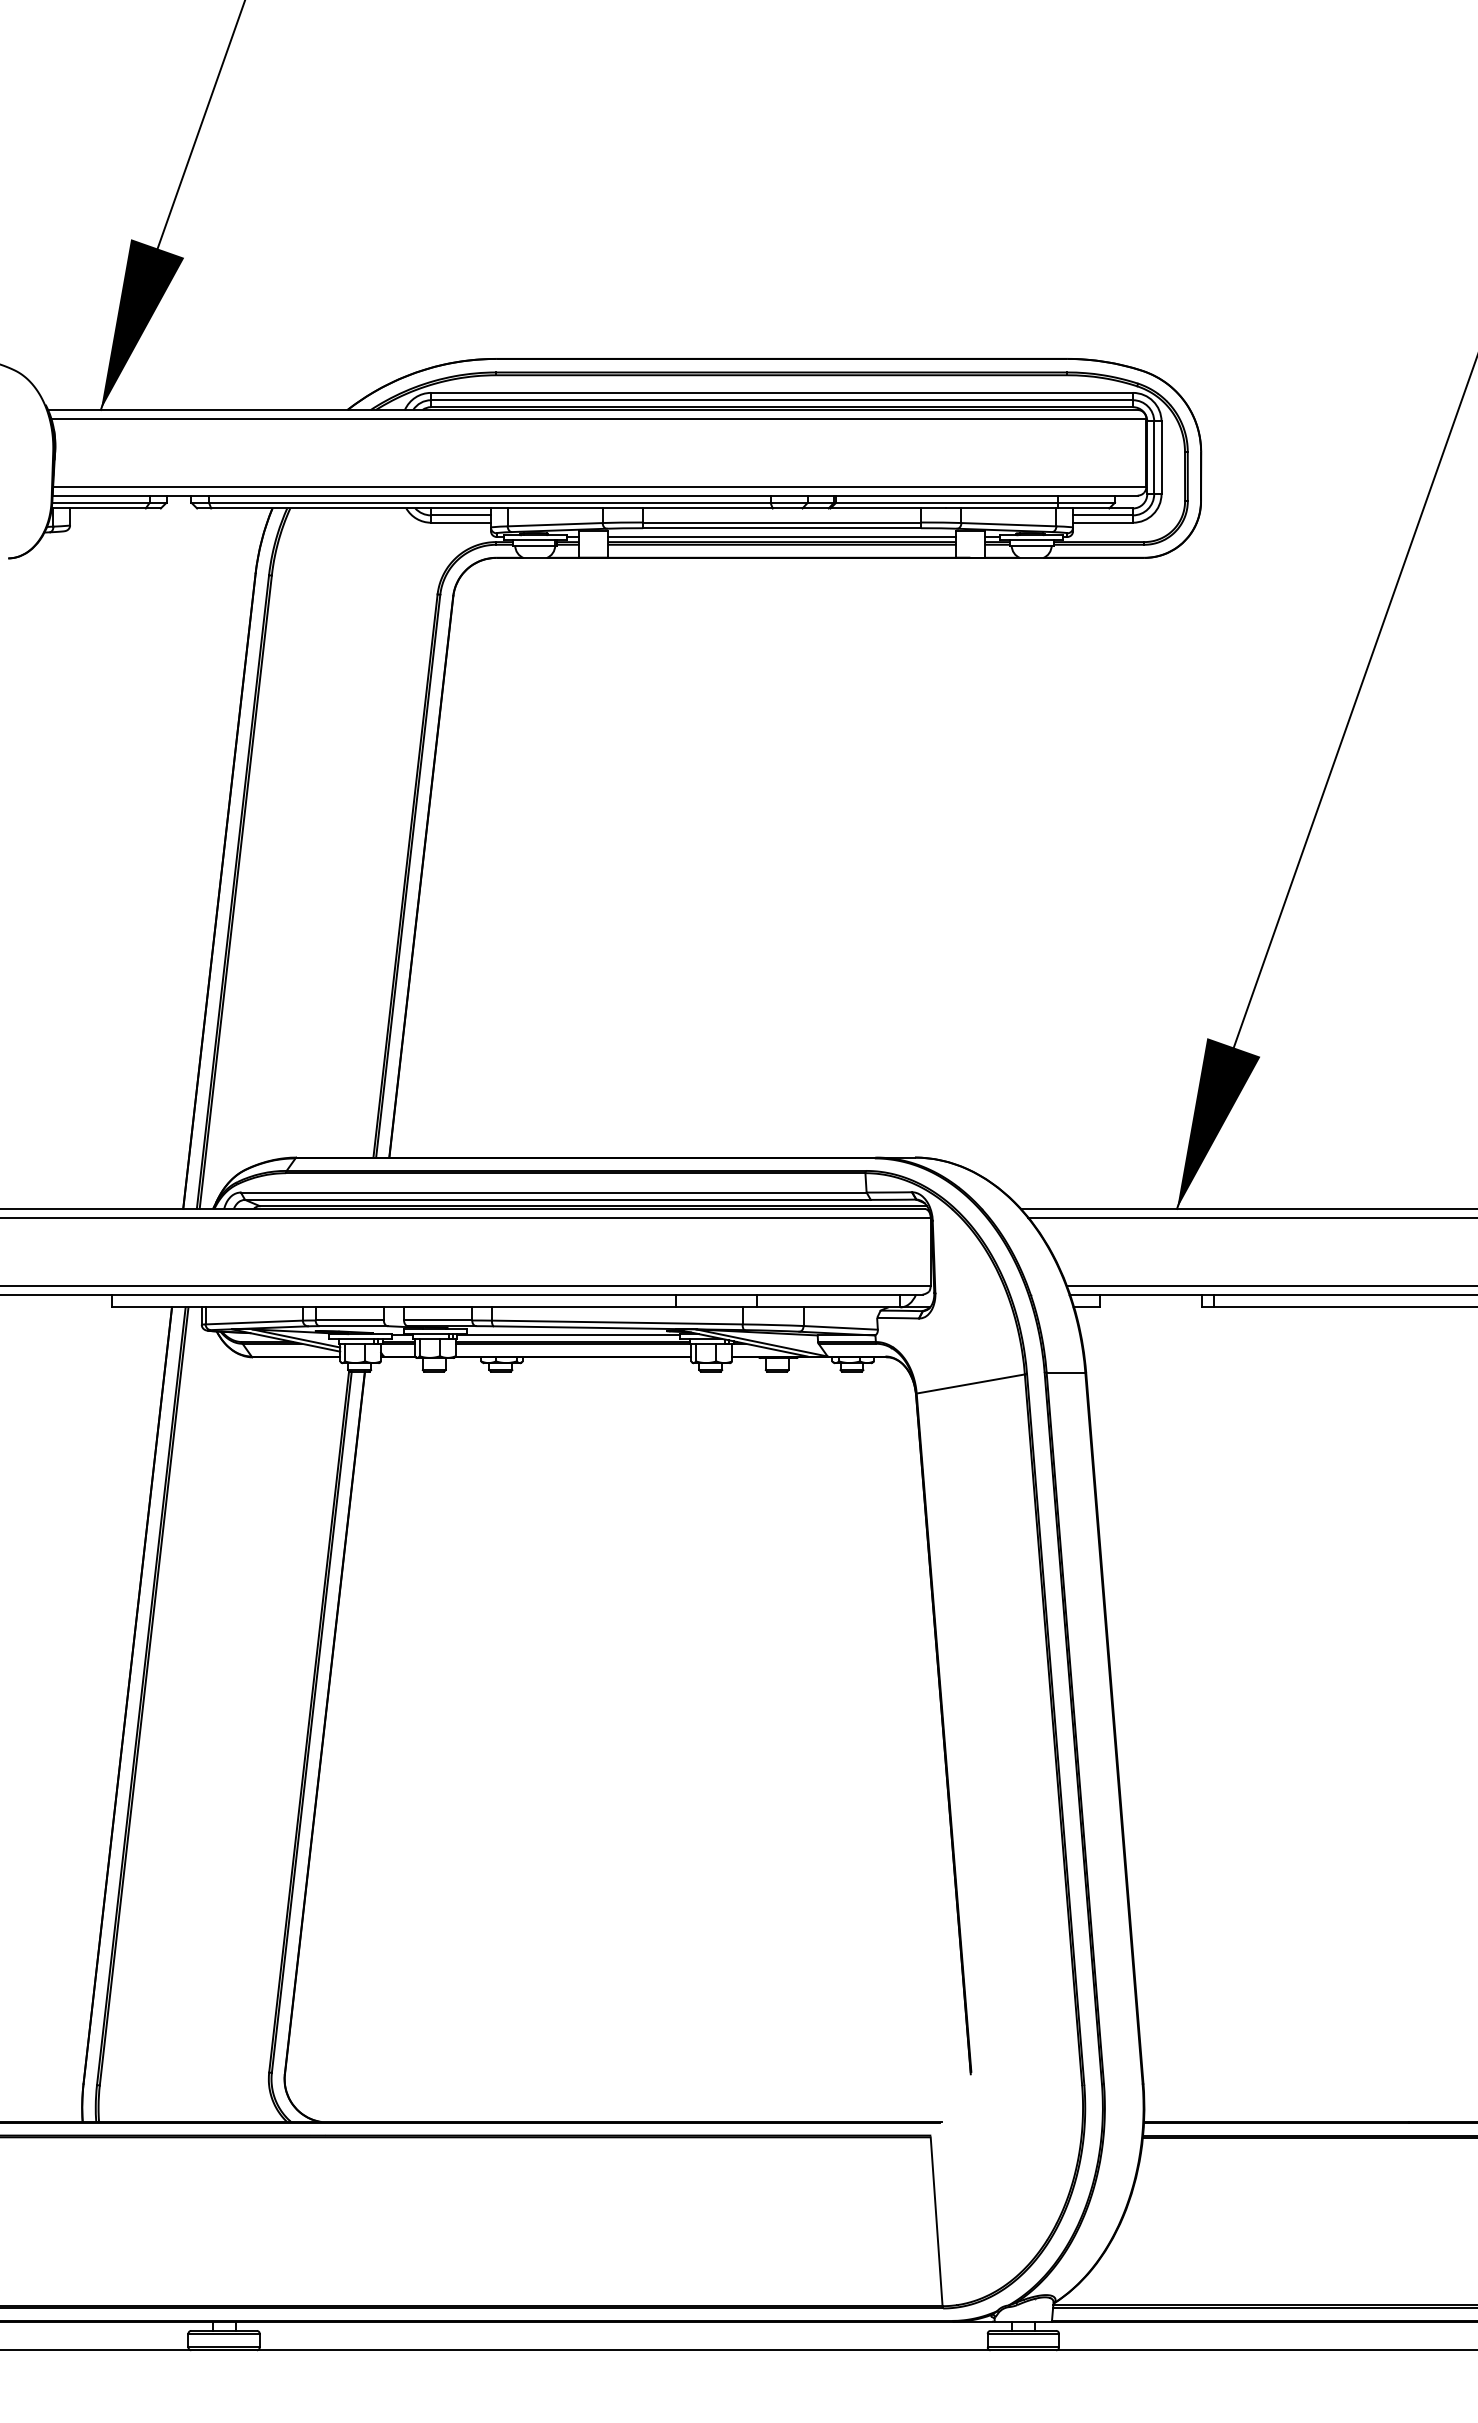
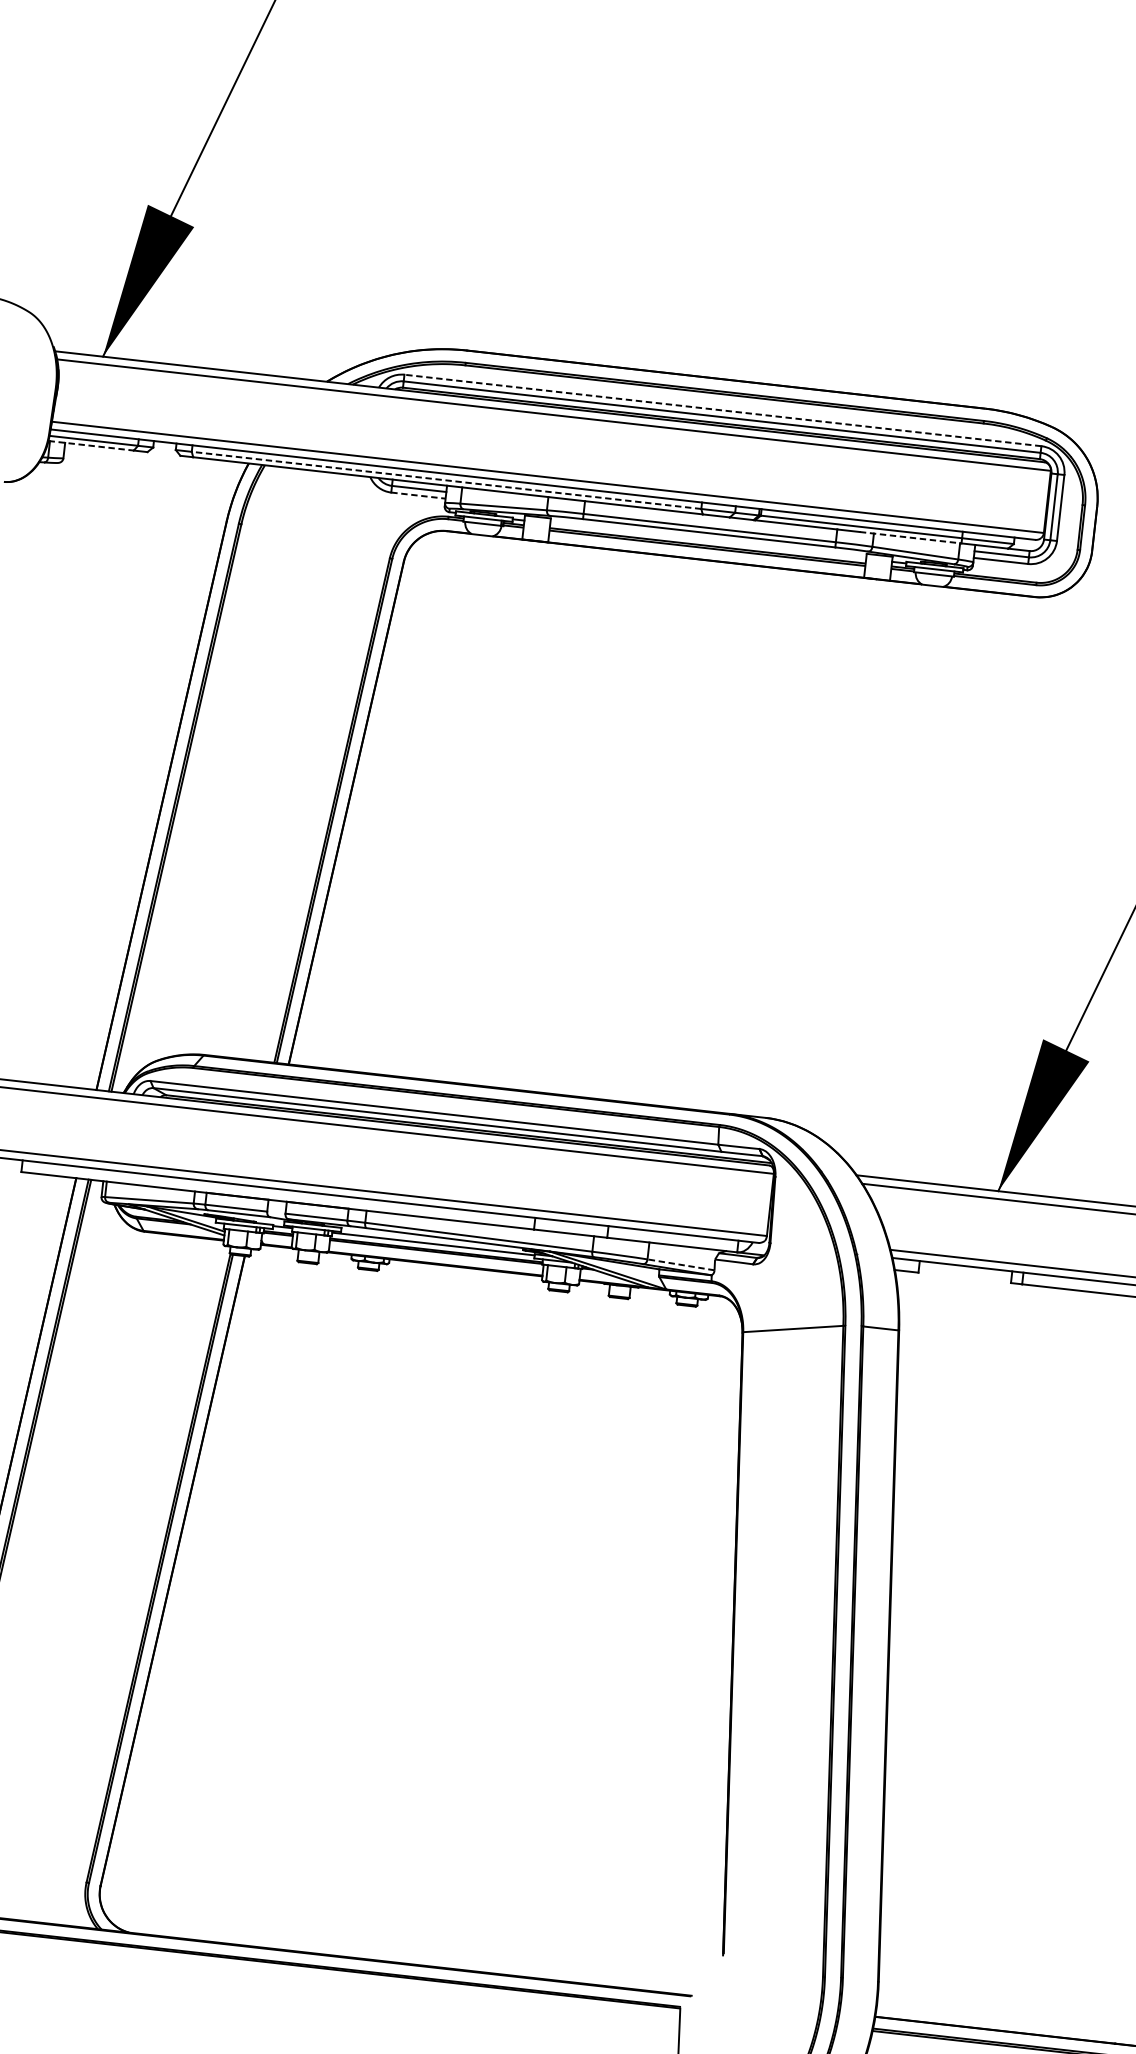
line: (782, 392) -> (723, 410), solid -> dashed
line: (489, 502) -> (446, 480), solid -> dashed
line: (98, 508) -> (90, 445), solid -> dashed
line: (1002, 508) -> (911, 537), solid -> dashed
line: (461, 522) -> (418, 495), solid -> dashed
line: (781, 537) -> (707, 541), removed
line: (840, 1327) -> (680, 1264), solid -> dashed

